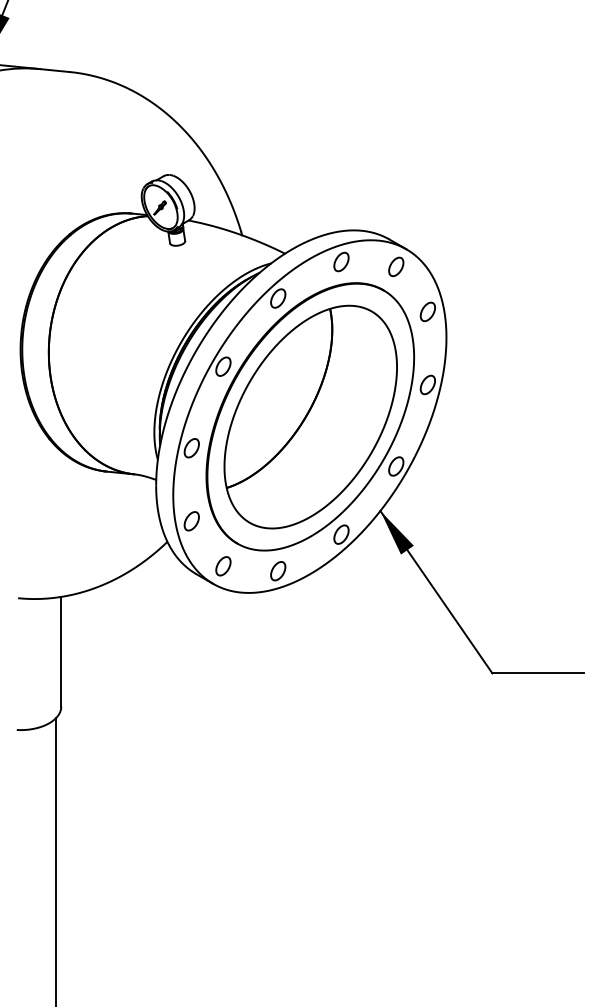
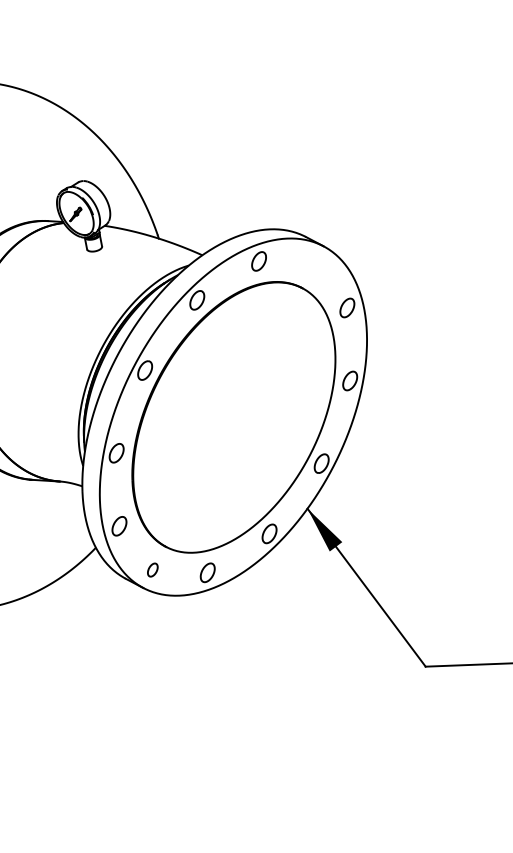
part: (396, 266) -> (314, 263), removed
part: (310, 416) -> (234, 416), removed
part: (223, 566) -> (152, 570), size x0.7

